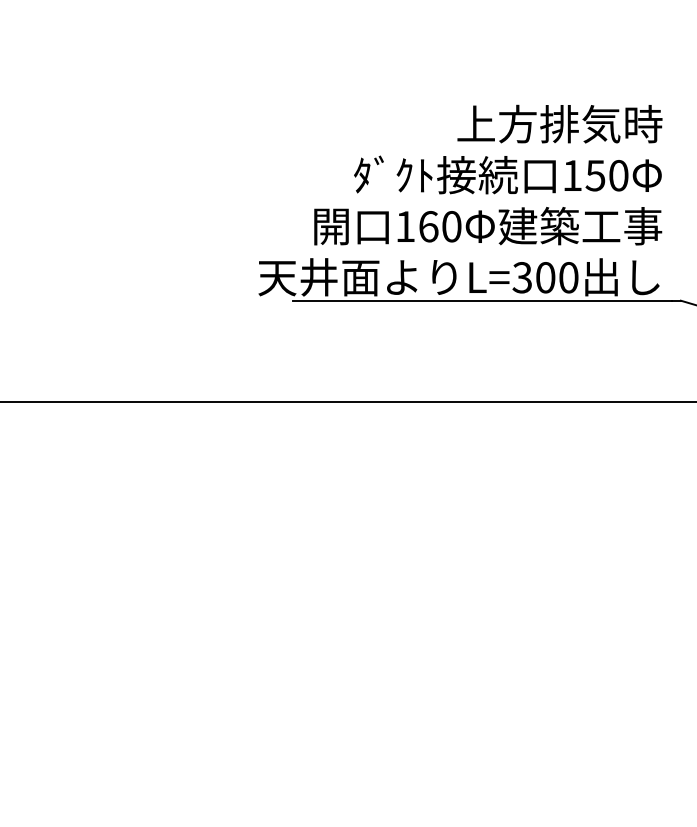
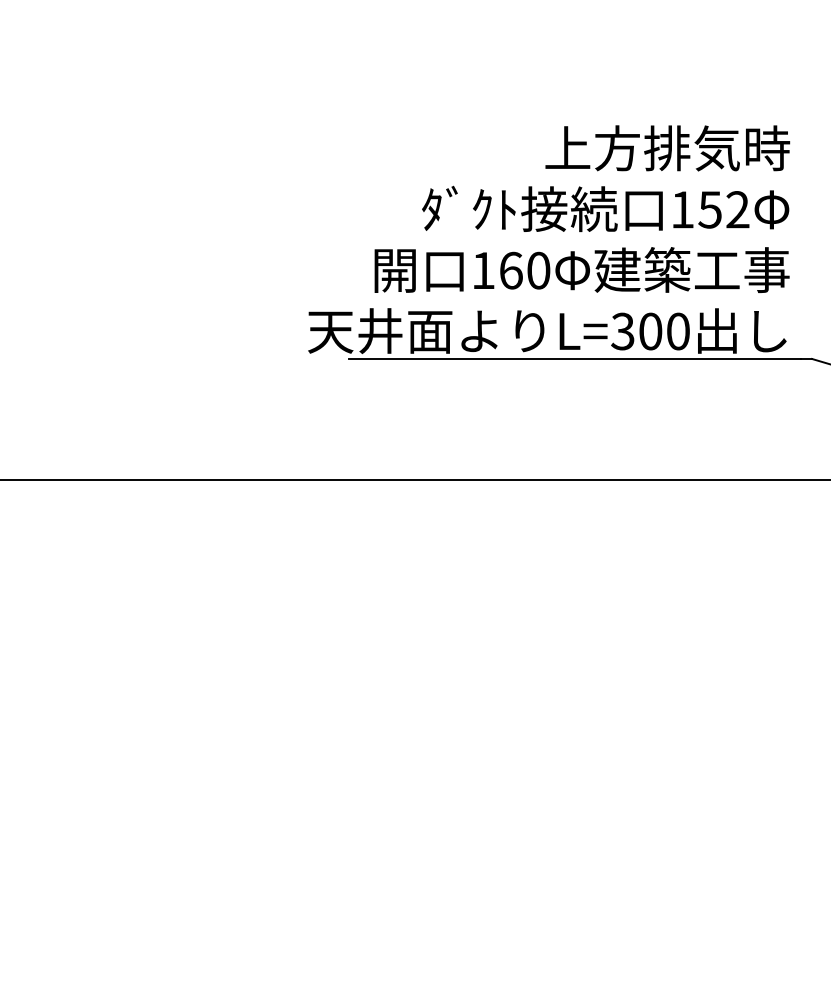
text: (618, 175) -> (737, 209), 150 -> 152

